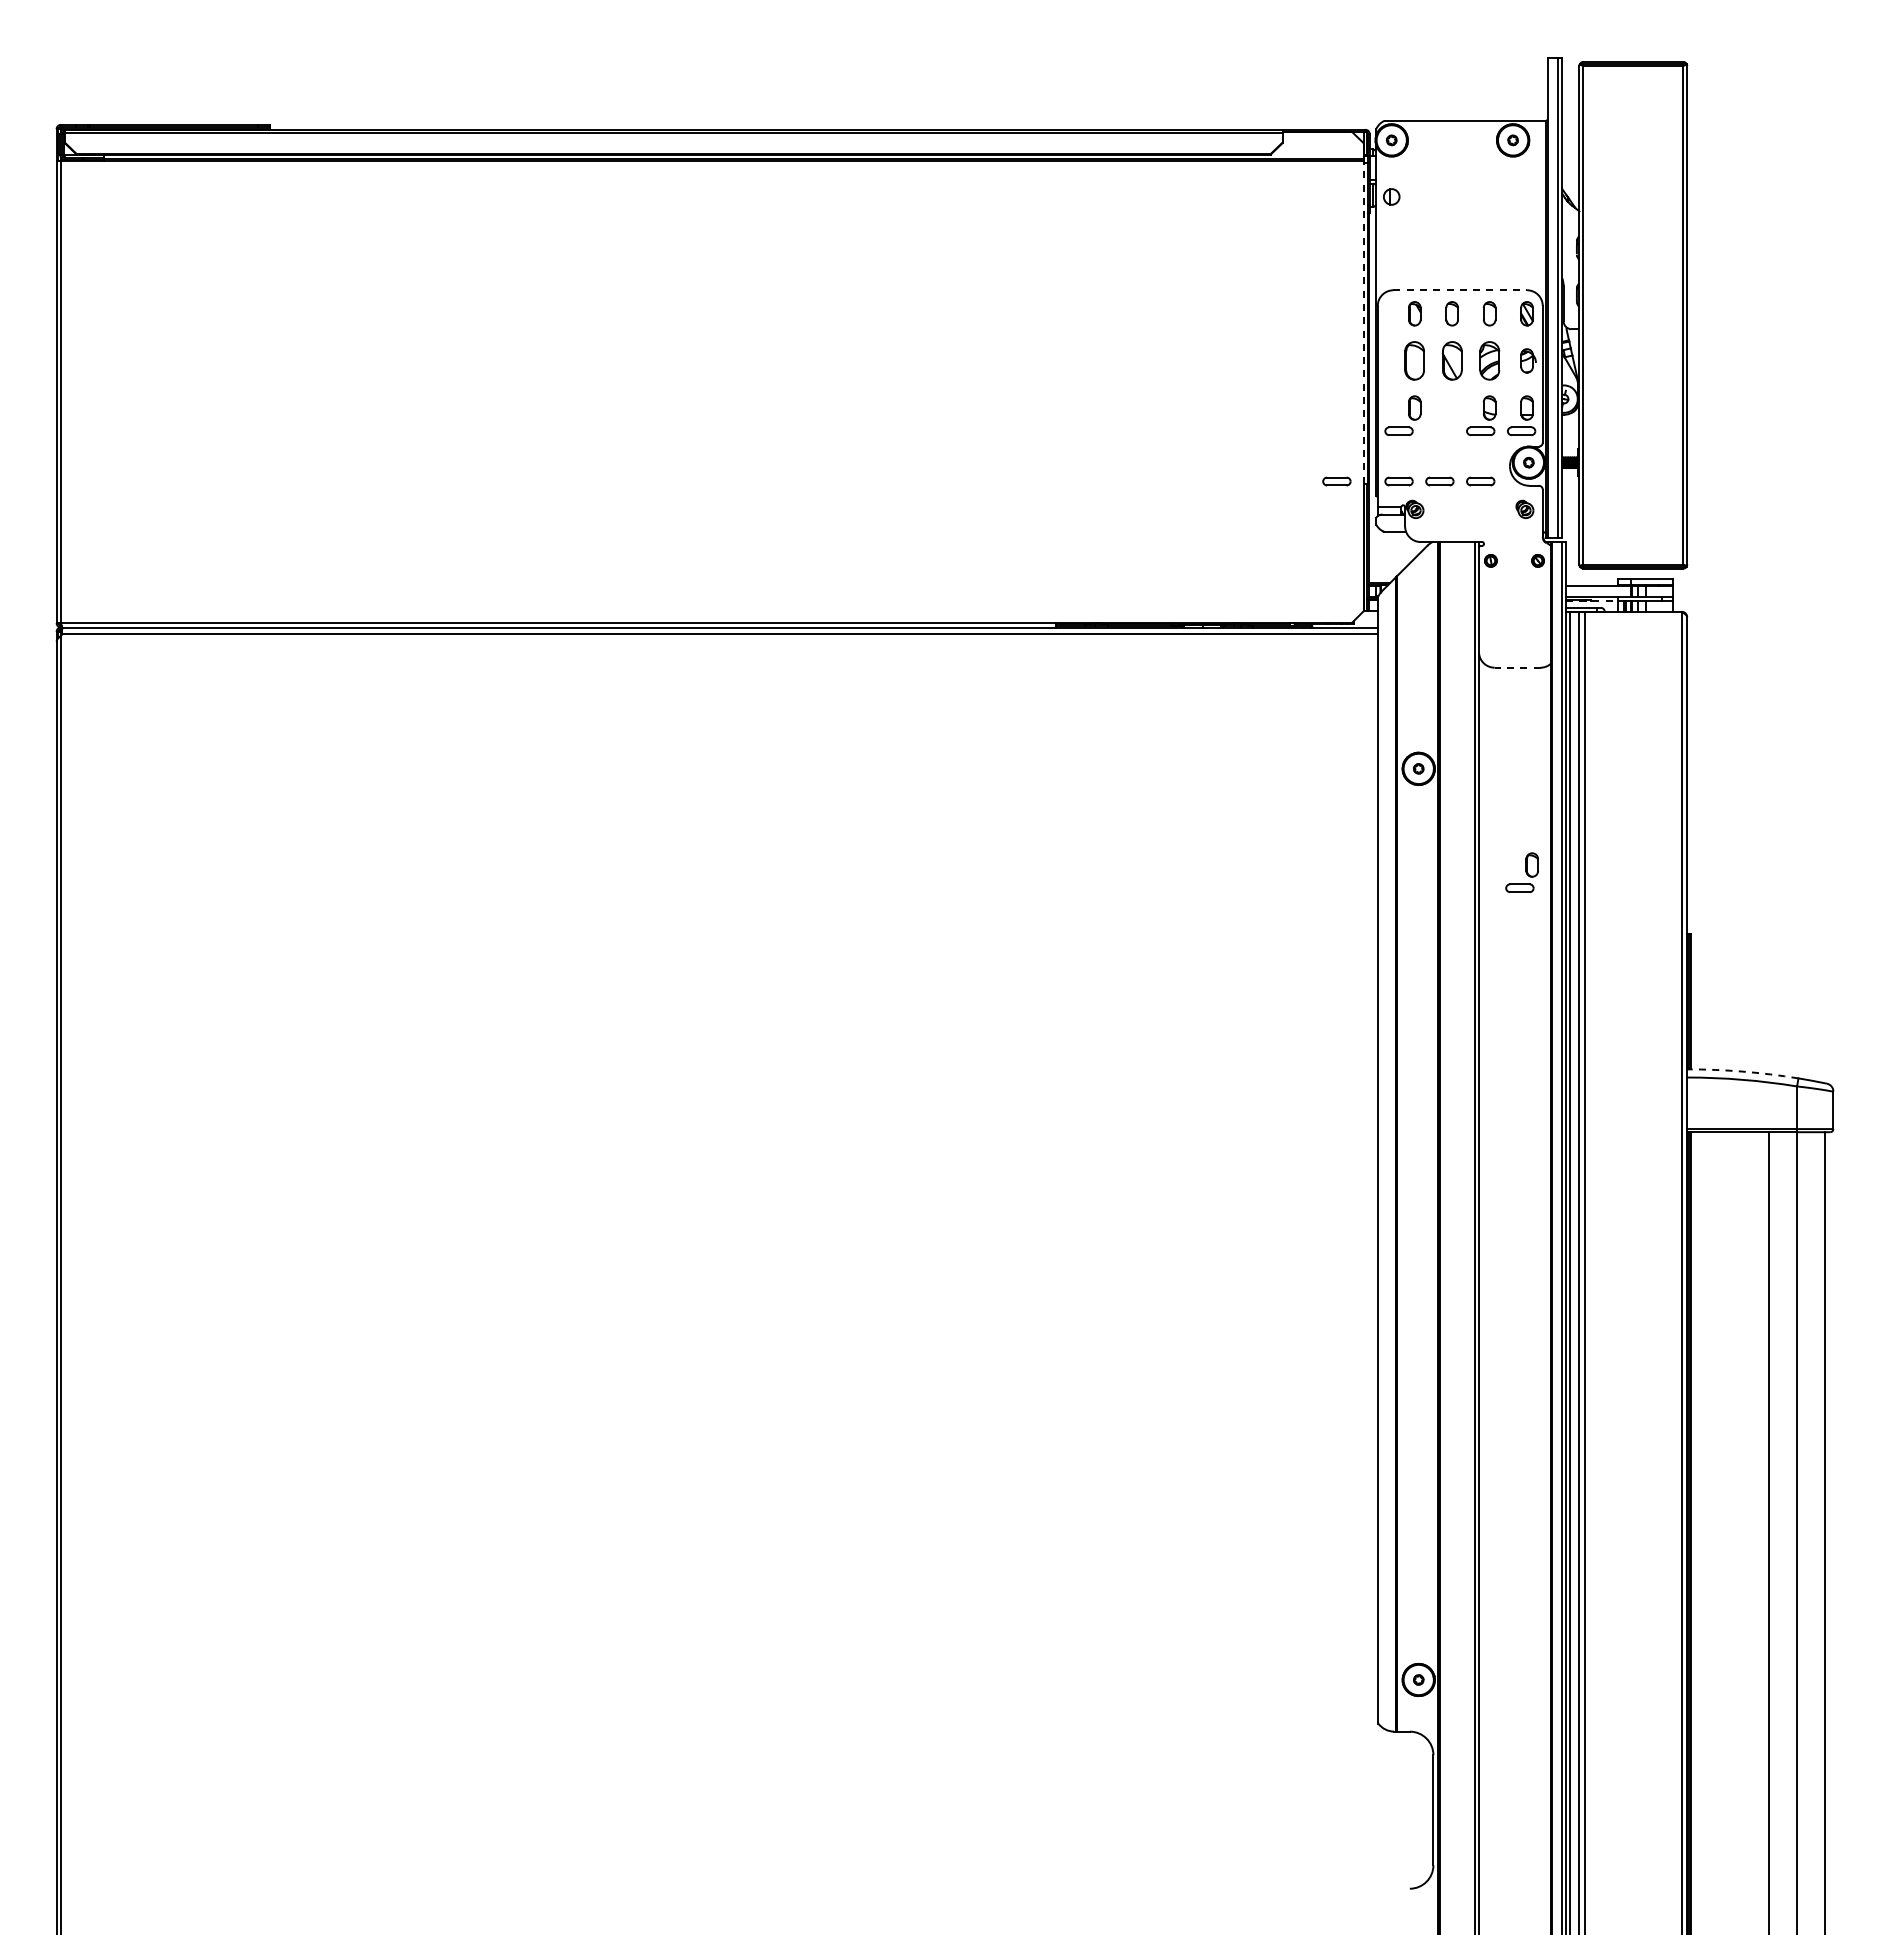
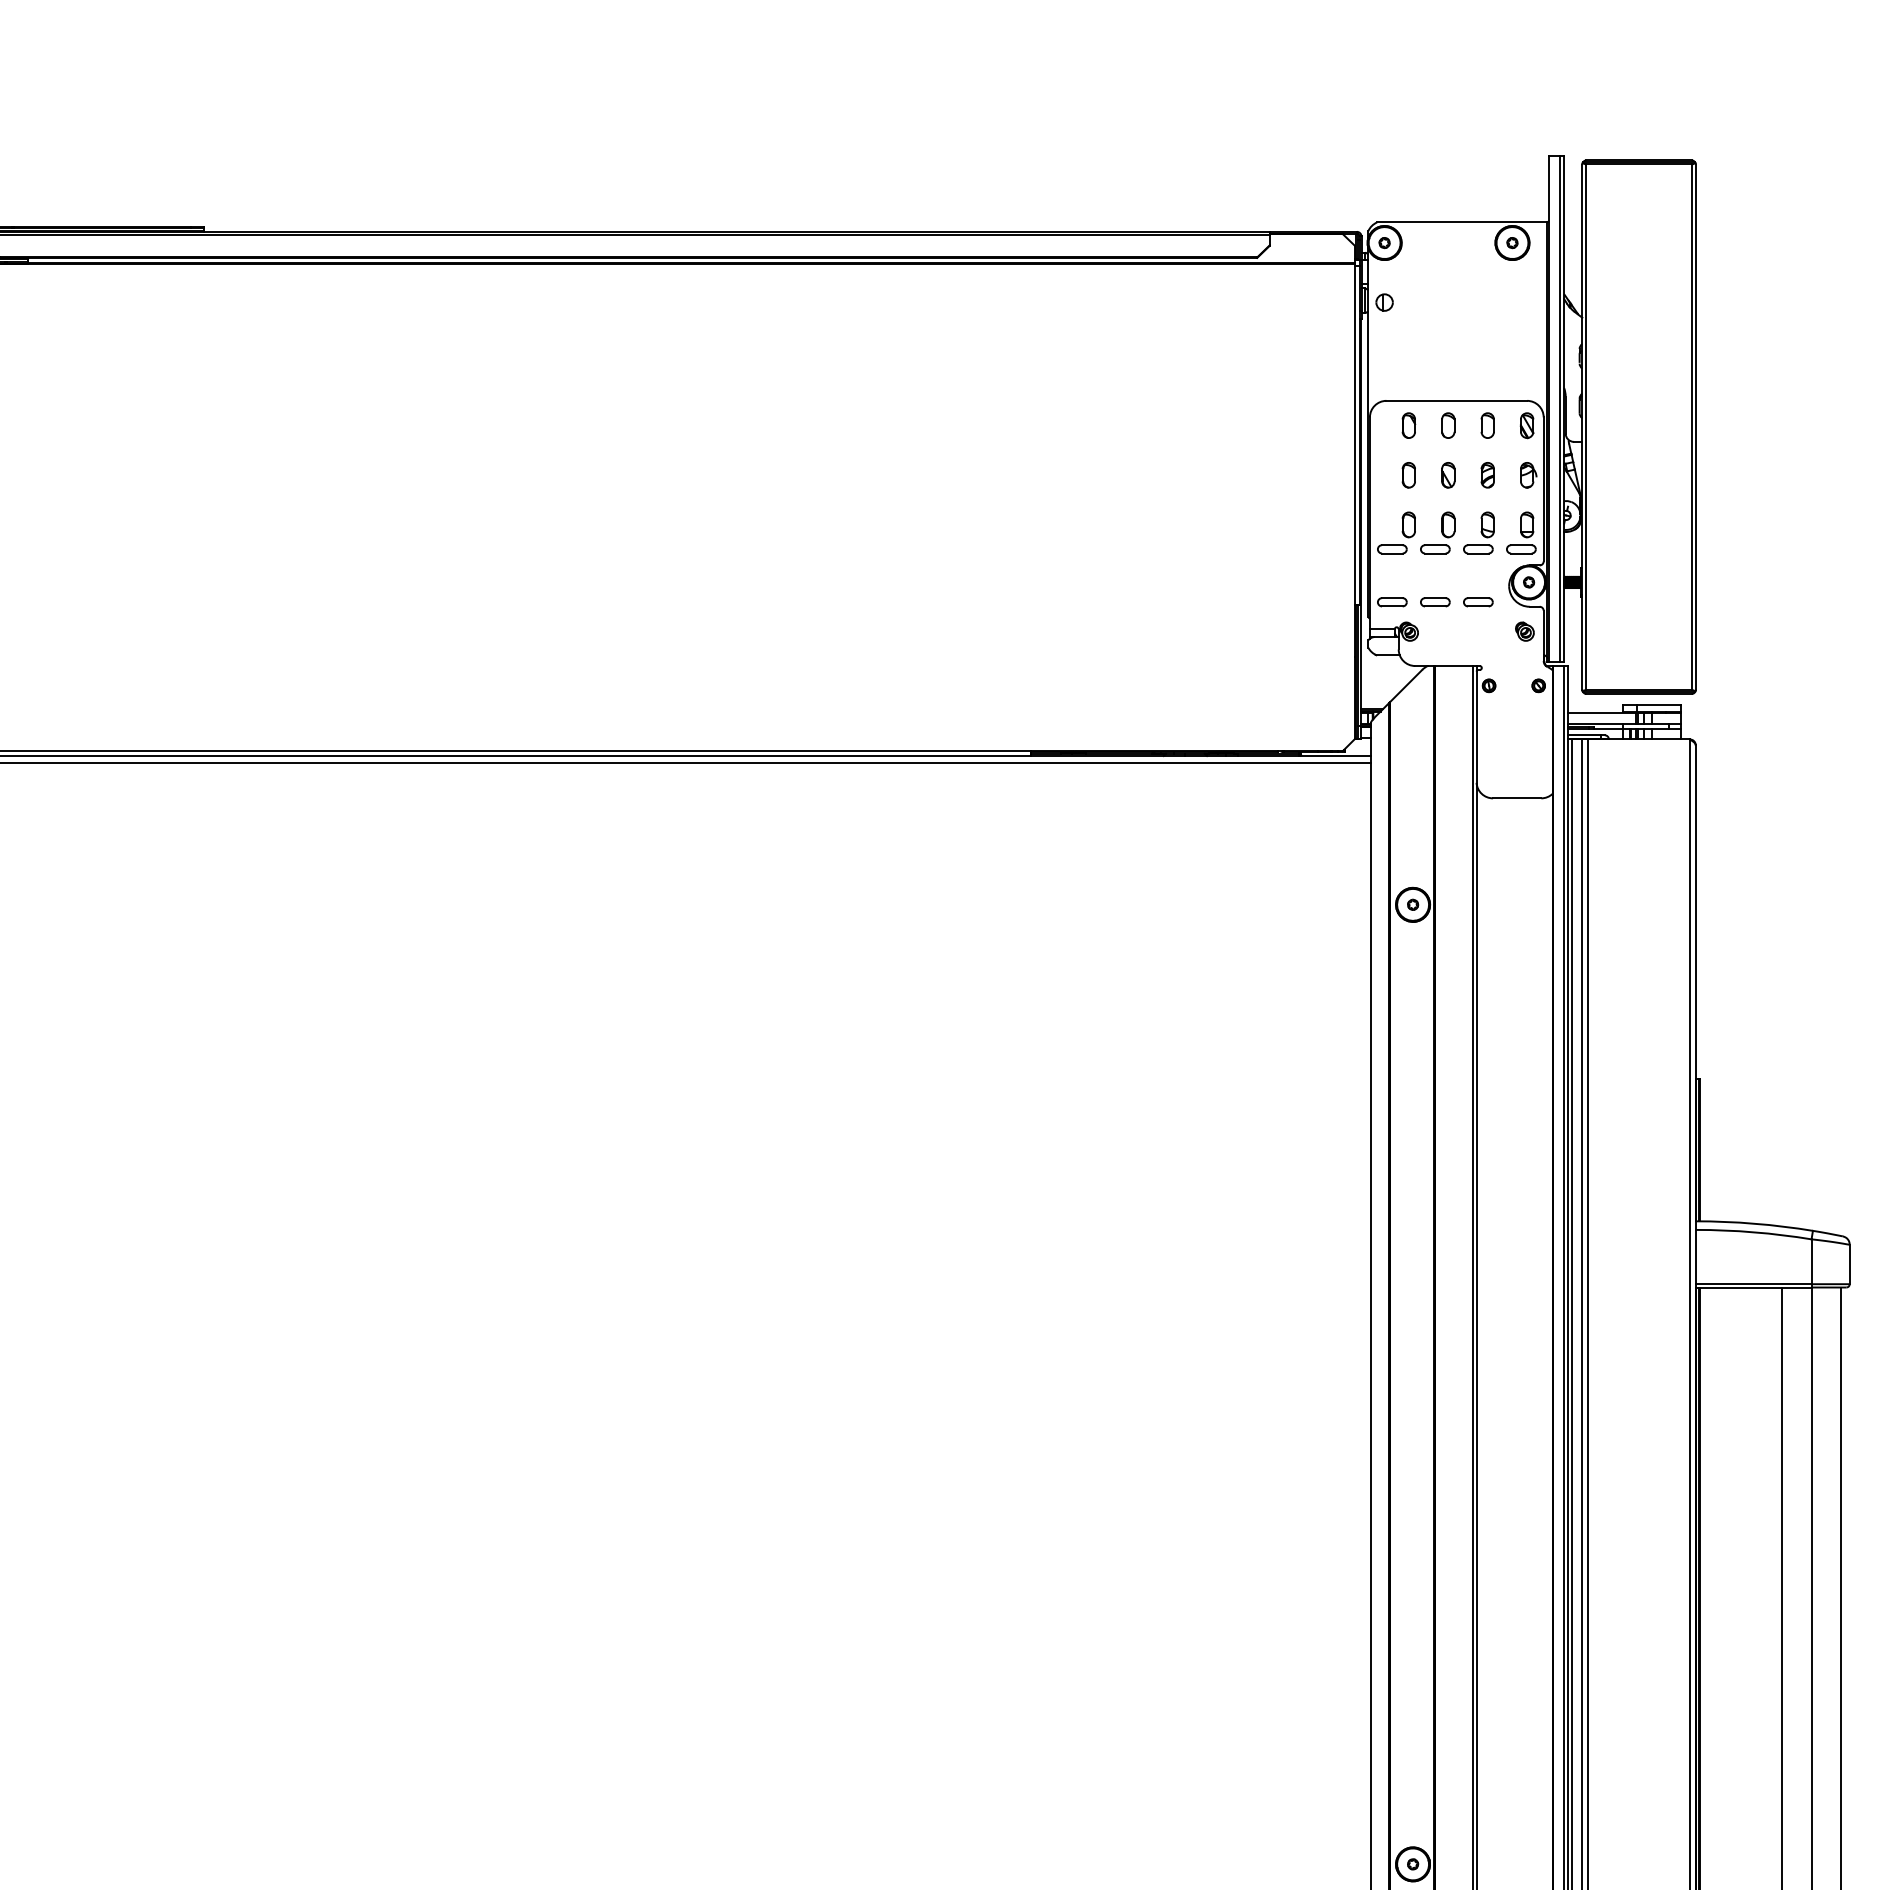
line: (1460, 290) -> (1457, 401), dashed -> solid
line: (1363, 323) -> (1354, 435), dashed -> solid
part: (1414, 360) -> (1408, 474), size x0.62
part: (1451, 360) -> (1447, 474), size x0.62
part: (1489, 360) -> (1487, 474), size x0.62
part: (1336, 481) -> (1326, 602), removed
line: (1592, 601) -> (1596, 728), dashed -> solid
line: (1517, 667) -> (1517, 798), dashed -> solid
part: (1521, 872) -> (1437, 532), moved
arc: (1742, 1071) -> (1754, 1223), dashed -> solid

